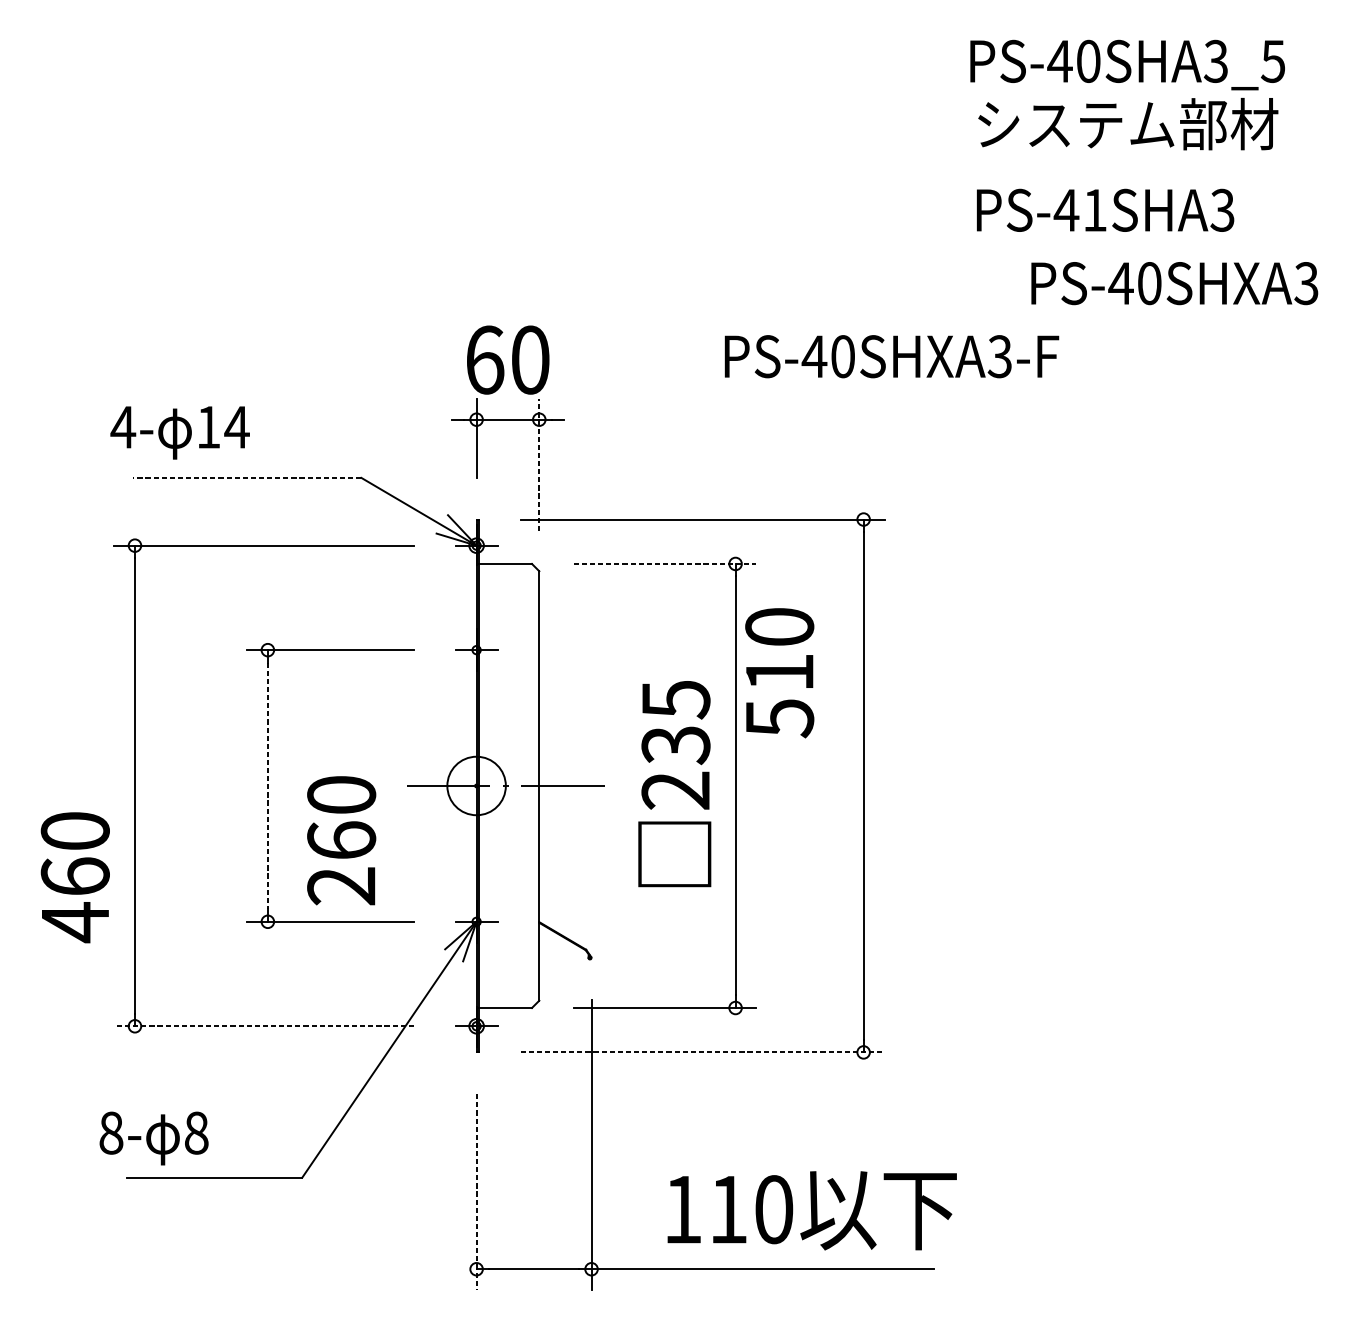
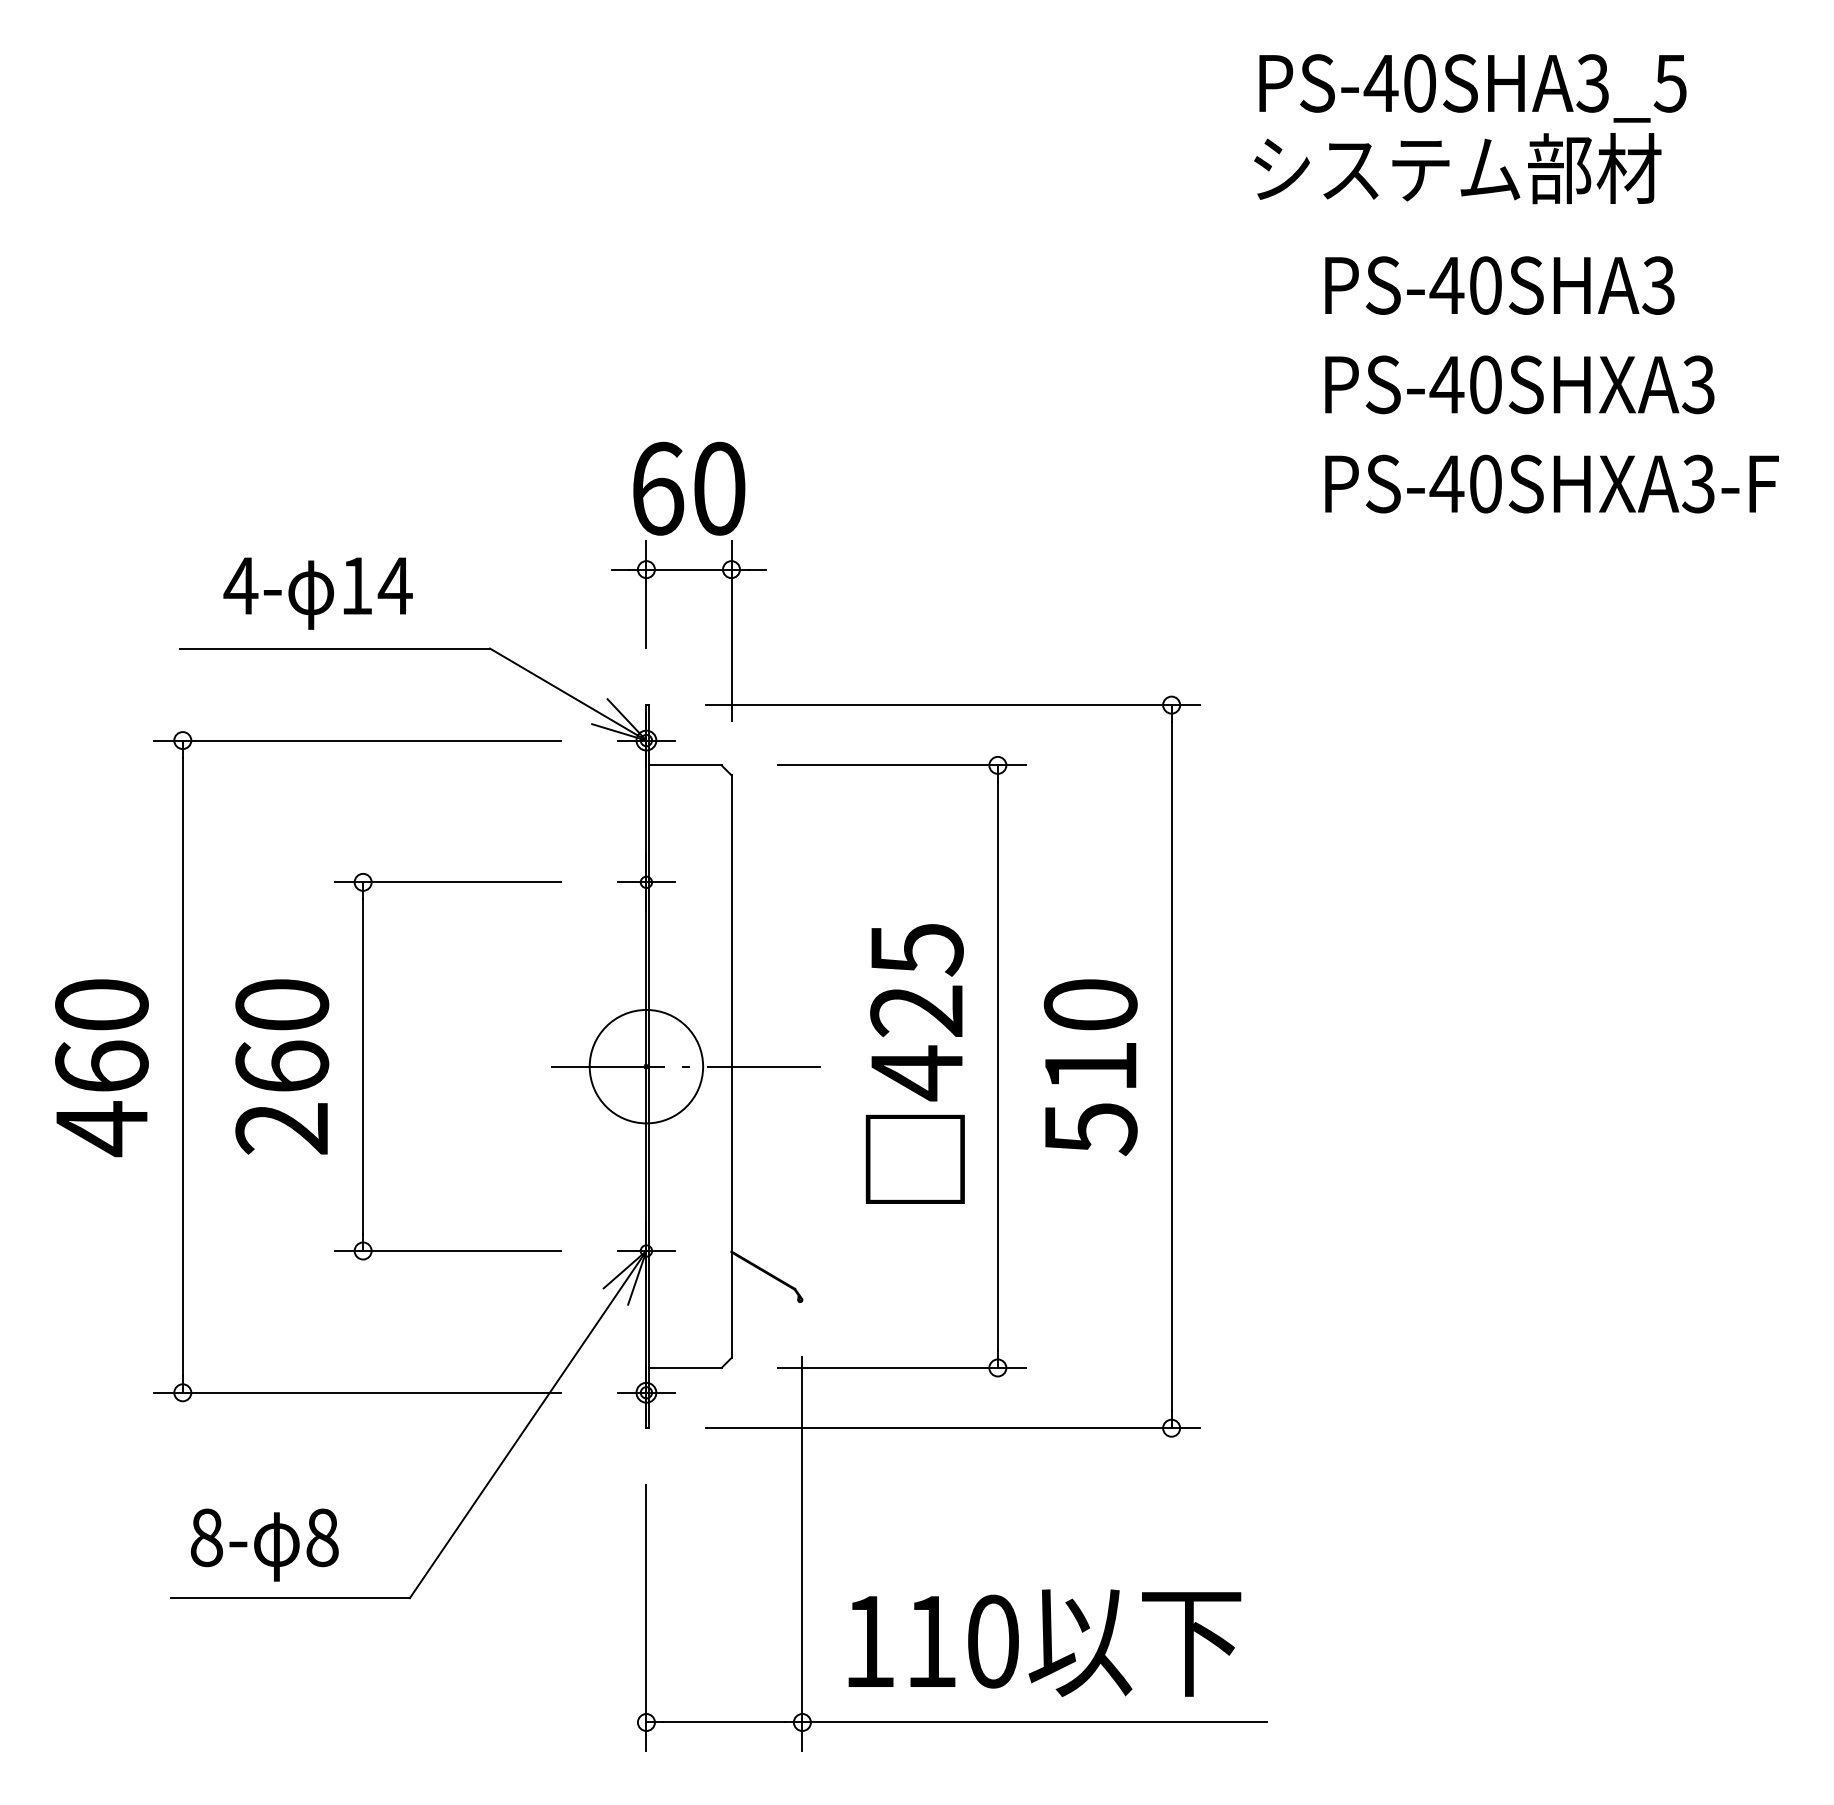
text: (1127, 65) -> (1472, 88), moved
text: (1128, 124) -> (1457, 168), moved
text: (1094, 210) -> (1485, 285), PS-41SHA3 -> PS-40SHA3
text: (1174, 283) -> (1519, 384), moved
text: (891, 356) -> (1551, 483), moved
text: (179, 432) -> (317, 593), moved
line: (539, 465) -> (731, 631), dashed -> solid
line: (247, 477) -> (335, 648), dashed -> solid
line: (665, 564) -> (902, 765), dashed -> solid
text: (779, 673) -> (1090, 1067), moved
text: (675, 768) -> (916, 1043), 235 -> 425
circle: (476, 785) -> (646, 1066), size x1.43
line: (268, 786) -> (363, 1067), dashed -> solid
text: (341, 840) -> (282, 1066), moved
text: (75, 877) -> (101, 1068), moved
line: (263, 1026) -> (357, 1392), dashed -> solid
line: (702, 1052) -> (953, 1428), dashed -> solid
text: (153, 1138) -> (264, 1544), moved
line: (476, 1191) -> (646, 1617), dashed -> solid
text: (811, 1211) -> (1044, 1643), moved

